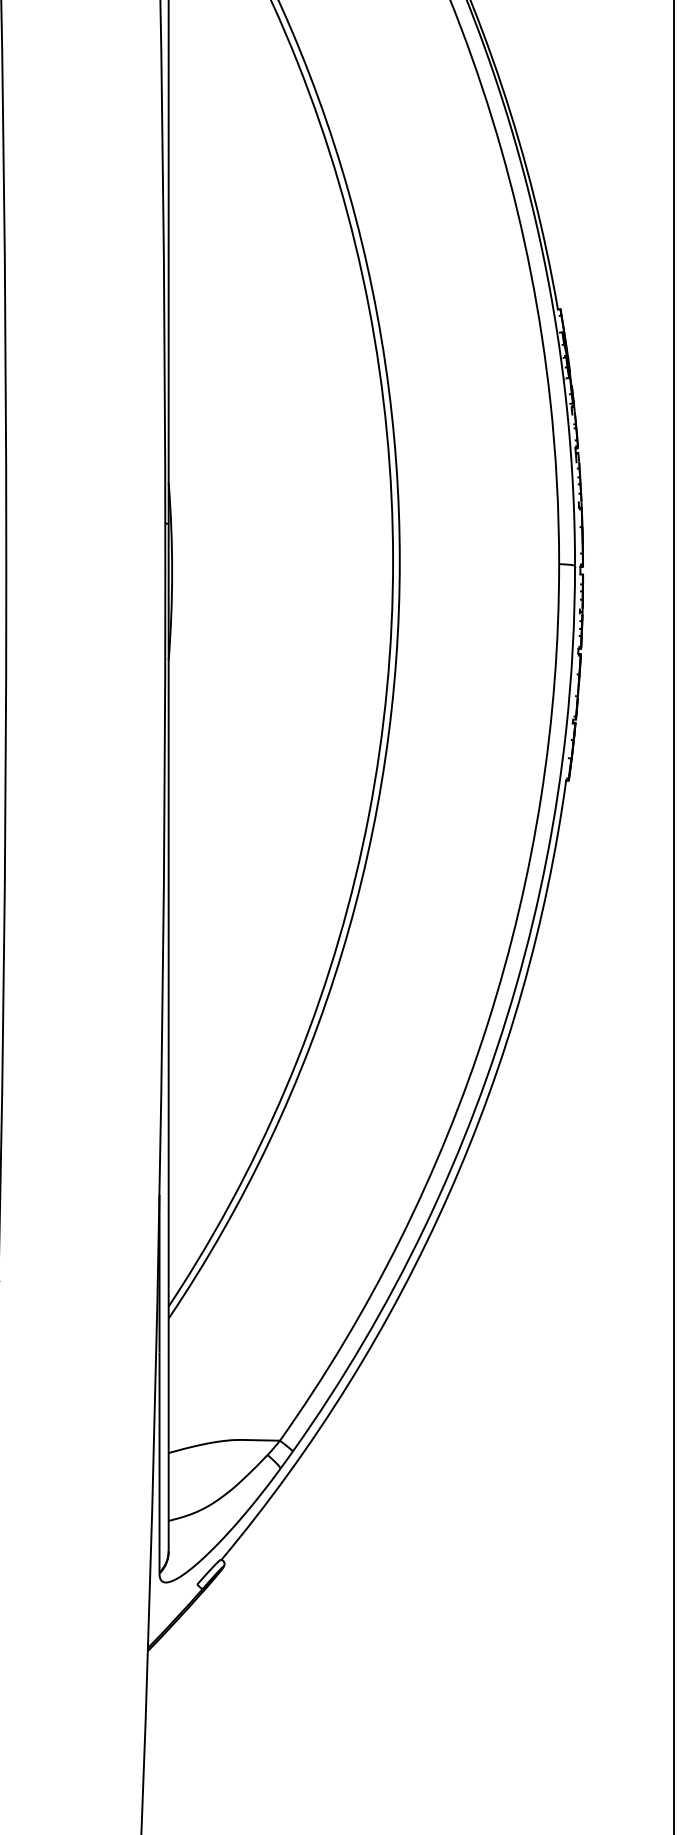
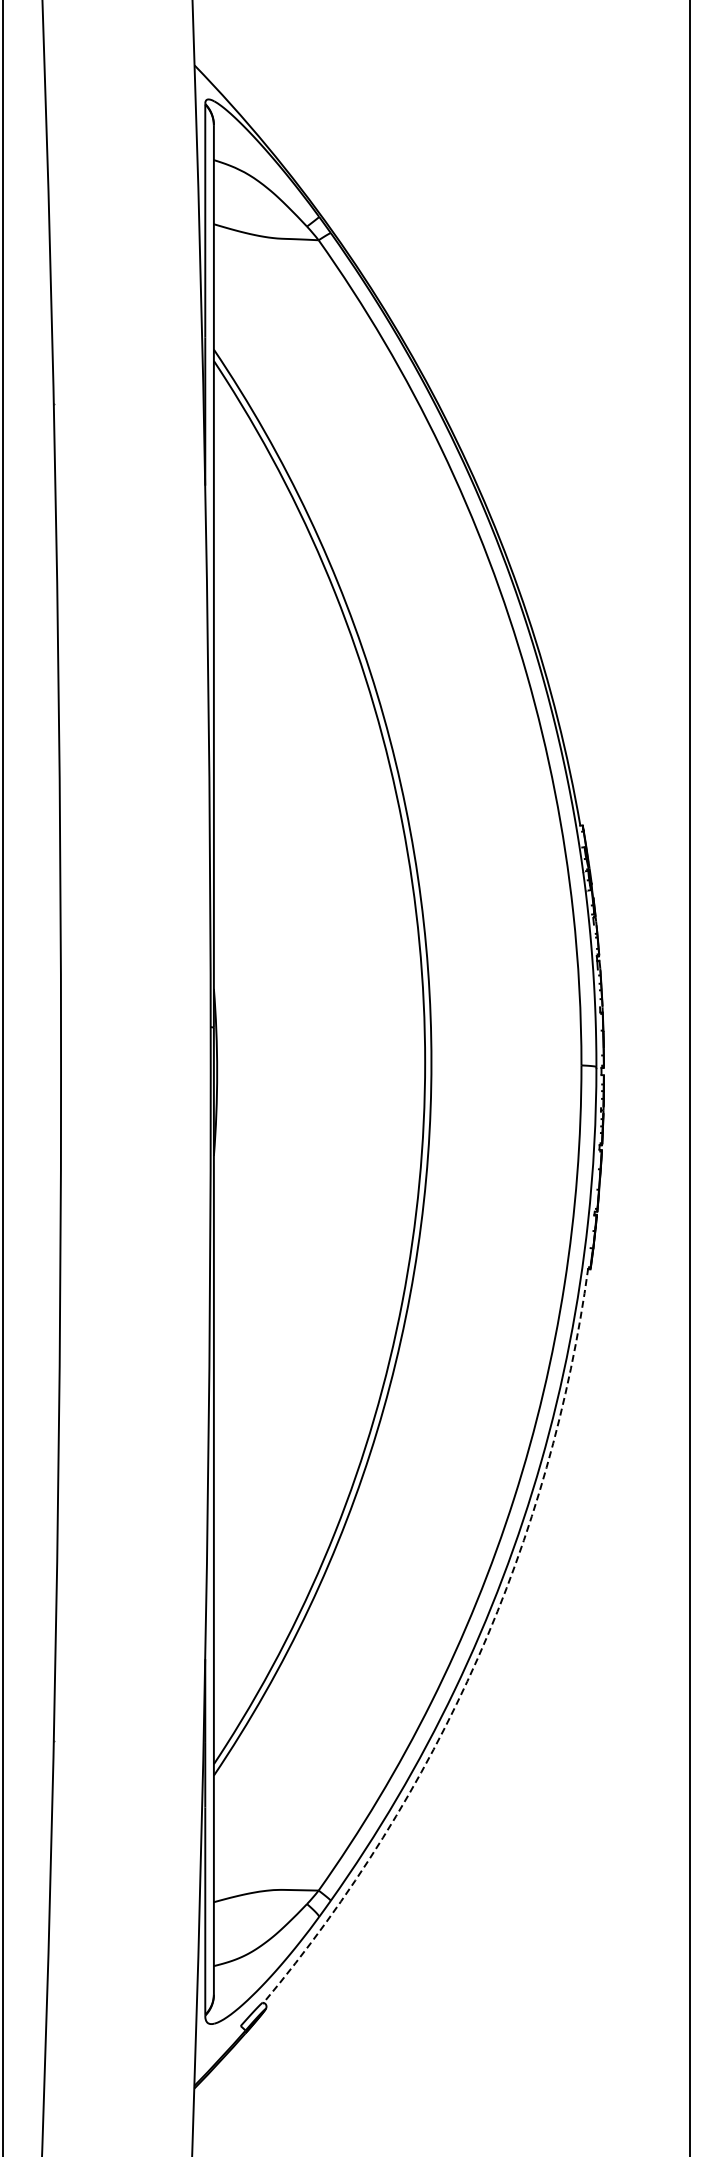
arc: (448, 1194) -> (477, 1658), solid -> dashed

